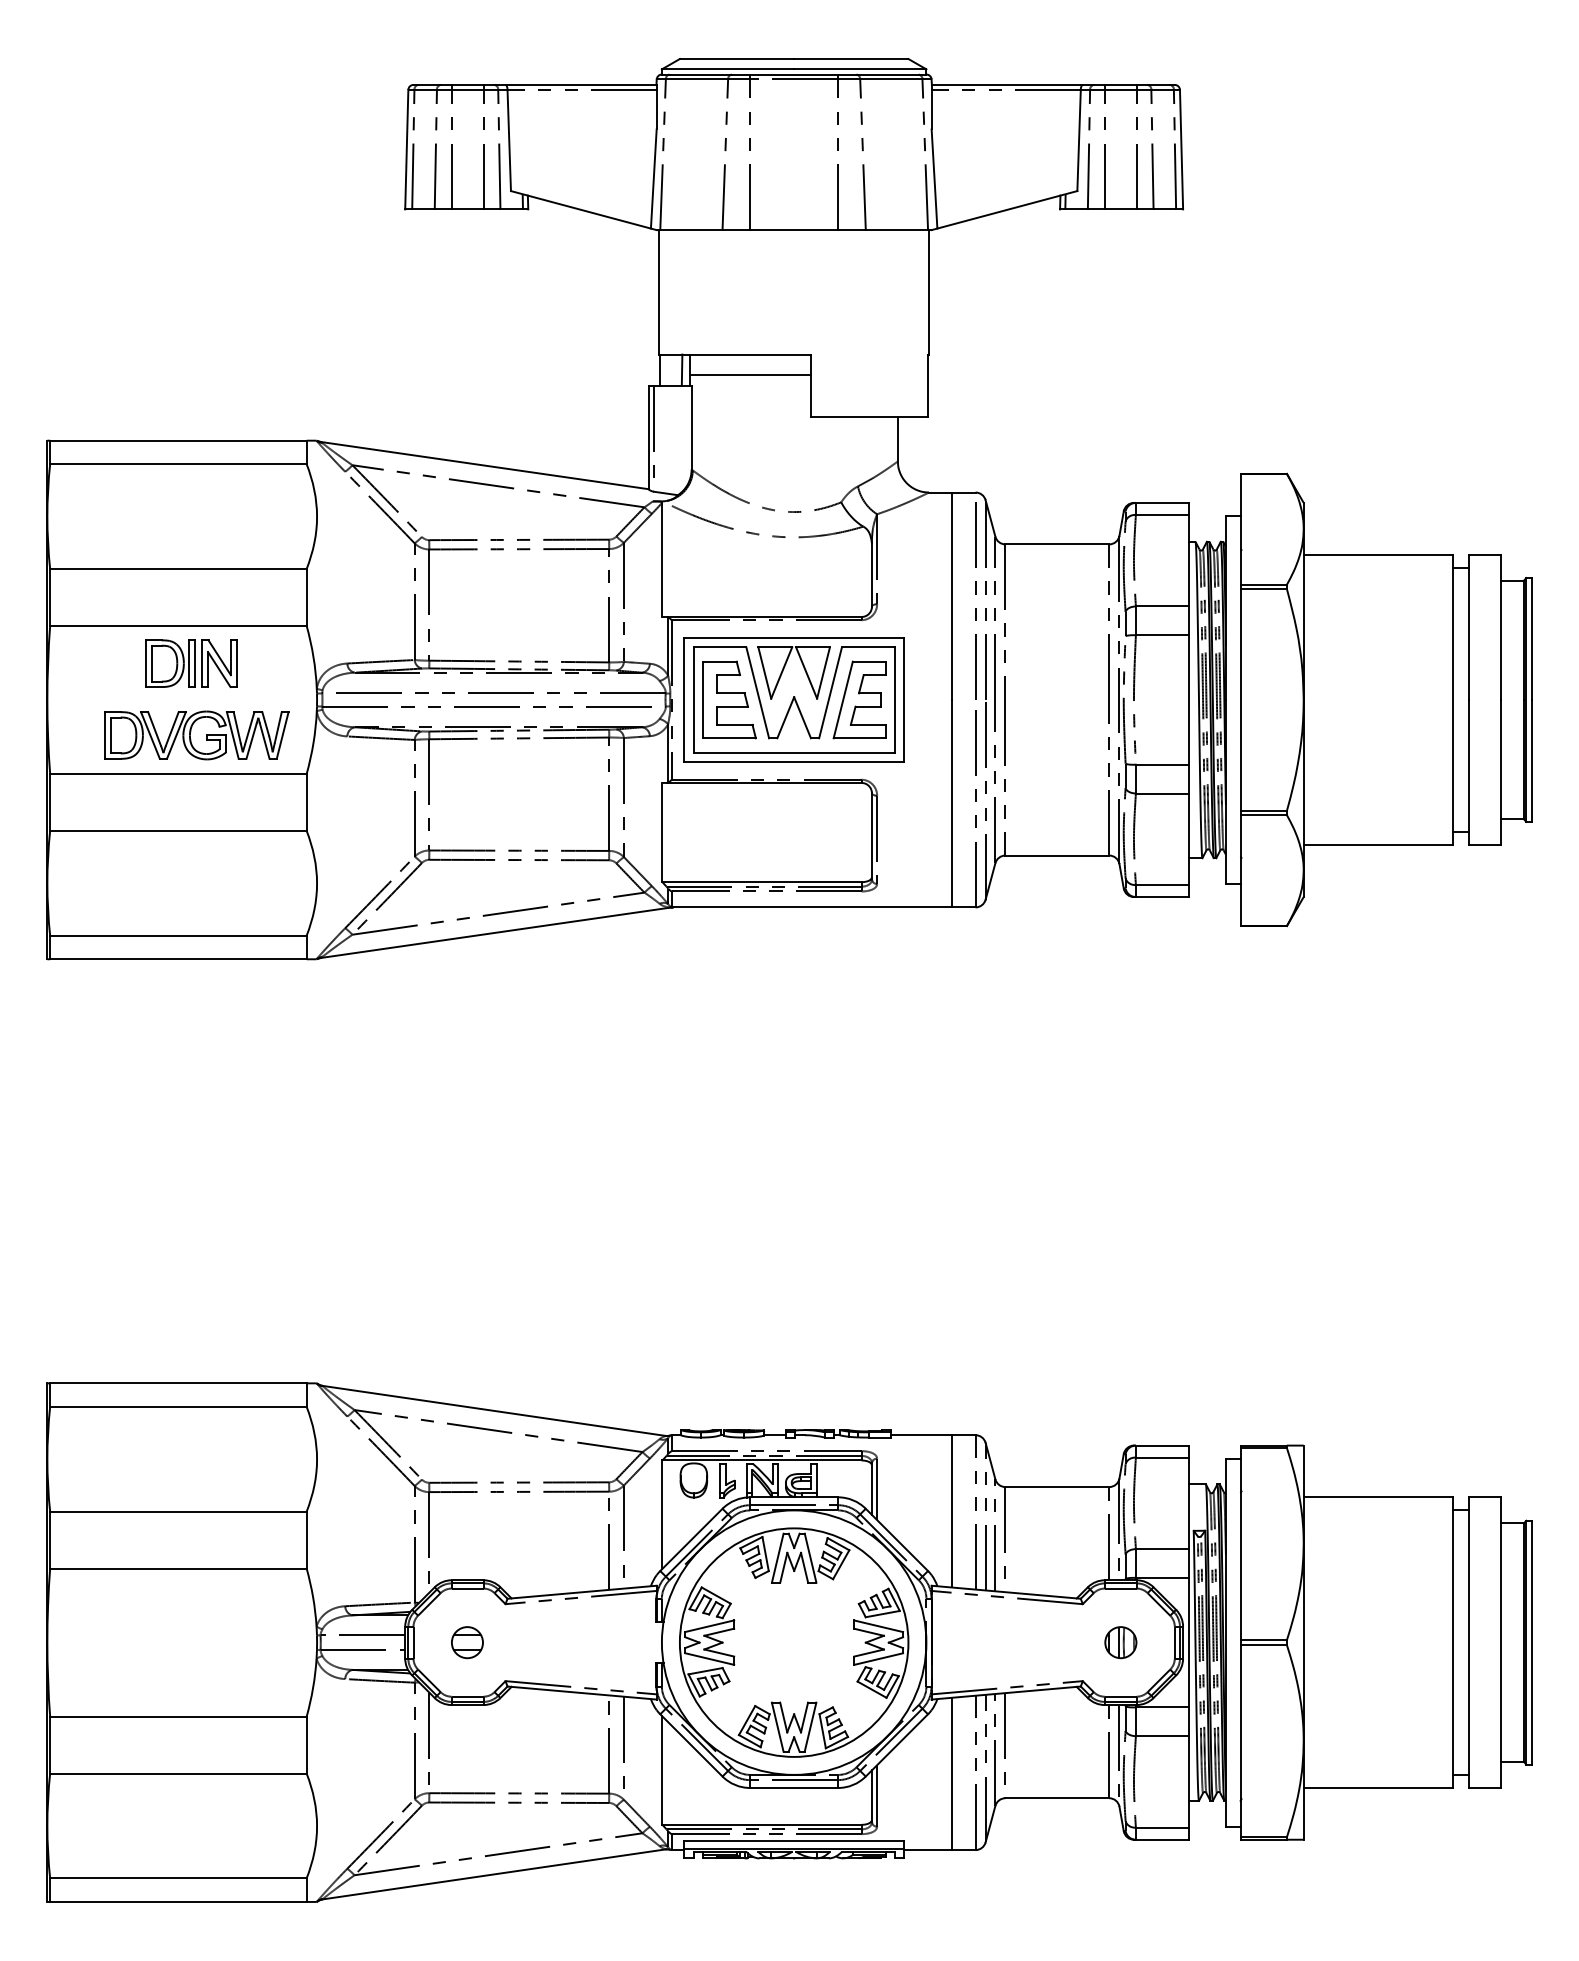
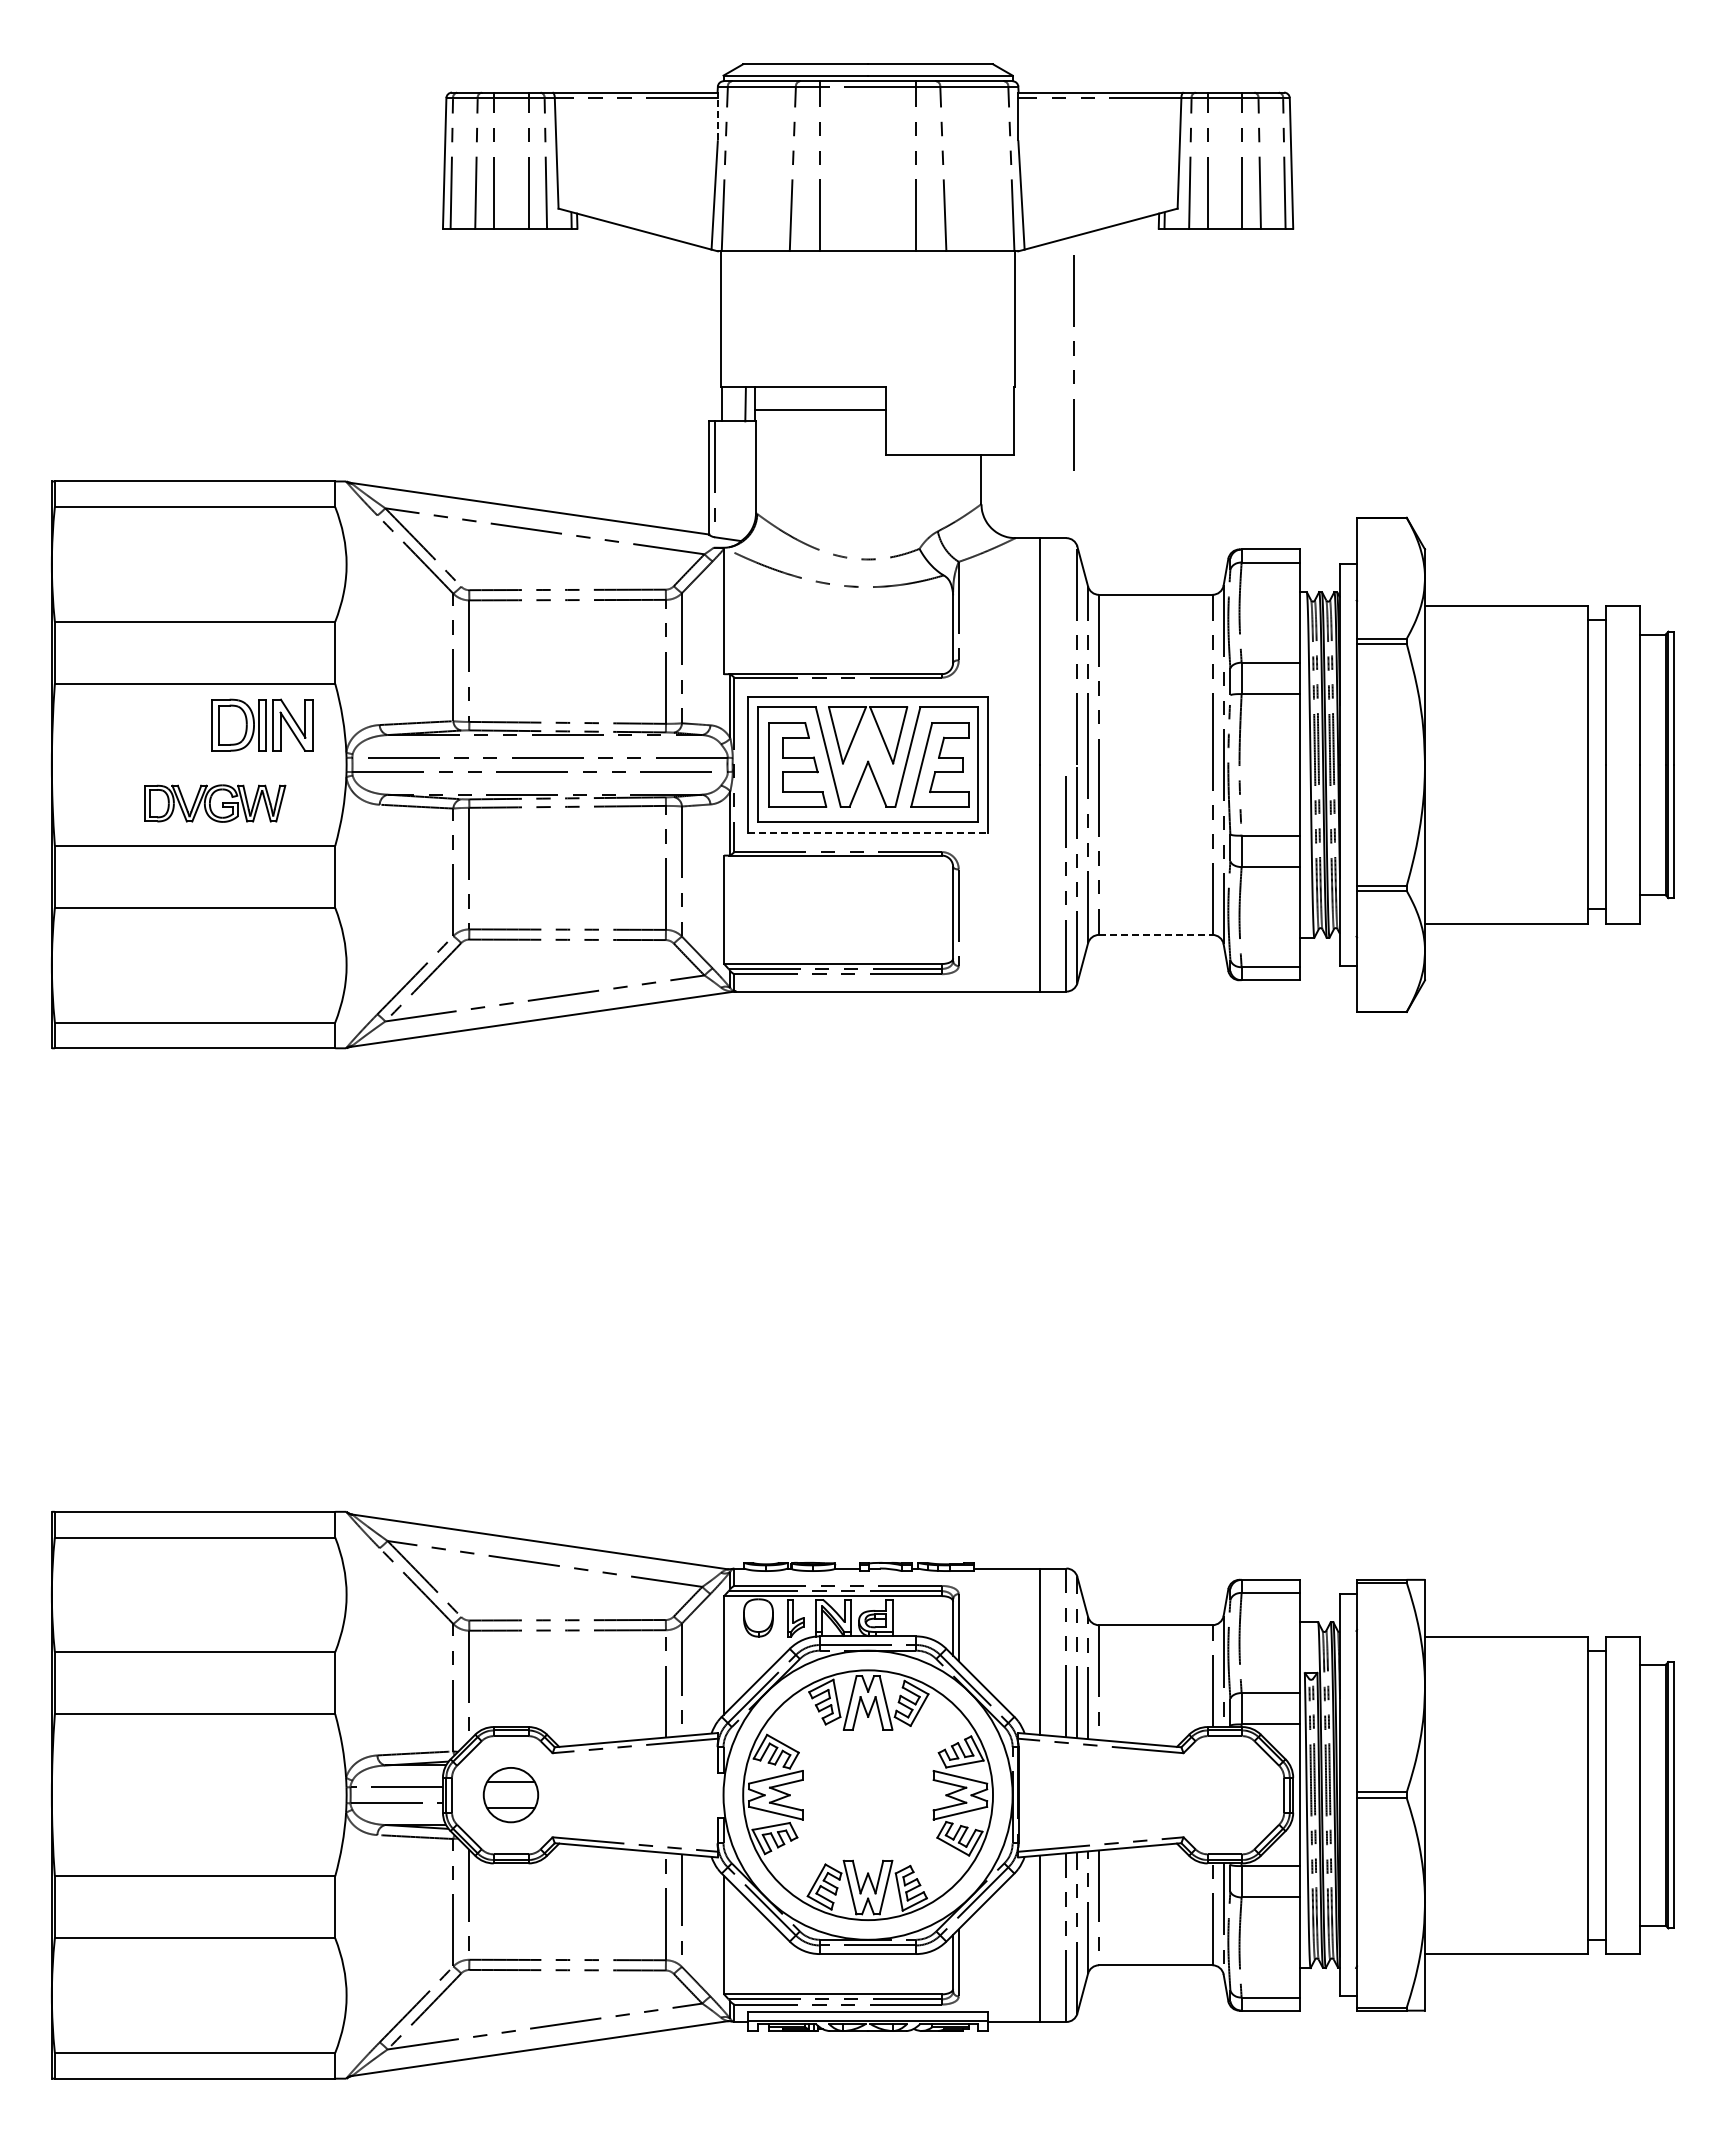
line: (656, 109) -> (717, 119), solid -> dashed
line: (974, 594) -> (1073, 355), moved
part: (191, 663) -> (262, 724), moved
part: (196, 735) -> (214, 803), size x0.7
line: (794, 761) -> (868, 832), solid -> dashed
line: (1057, 855) -> (1155, 934), solid -> dashed
part: (466, 1642) -> (510, 1795), size x1.6
part: (1121, 1642) -> (1225, 1795), removed

